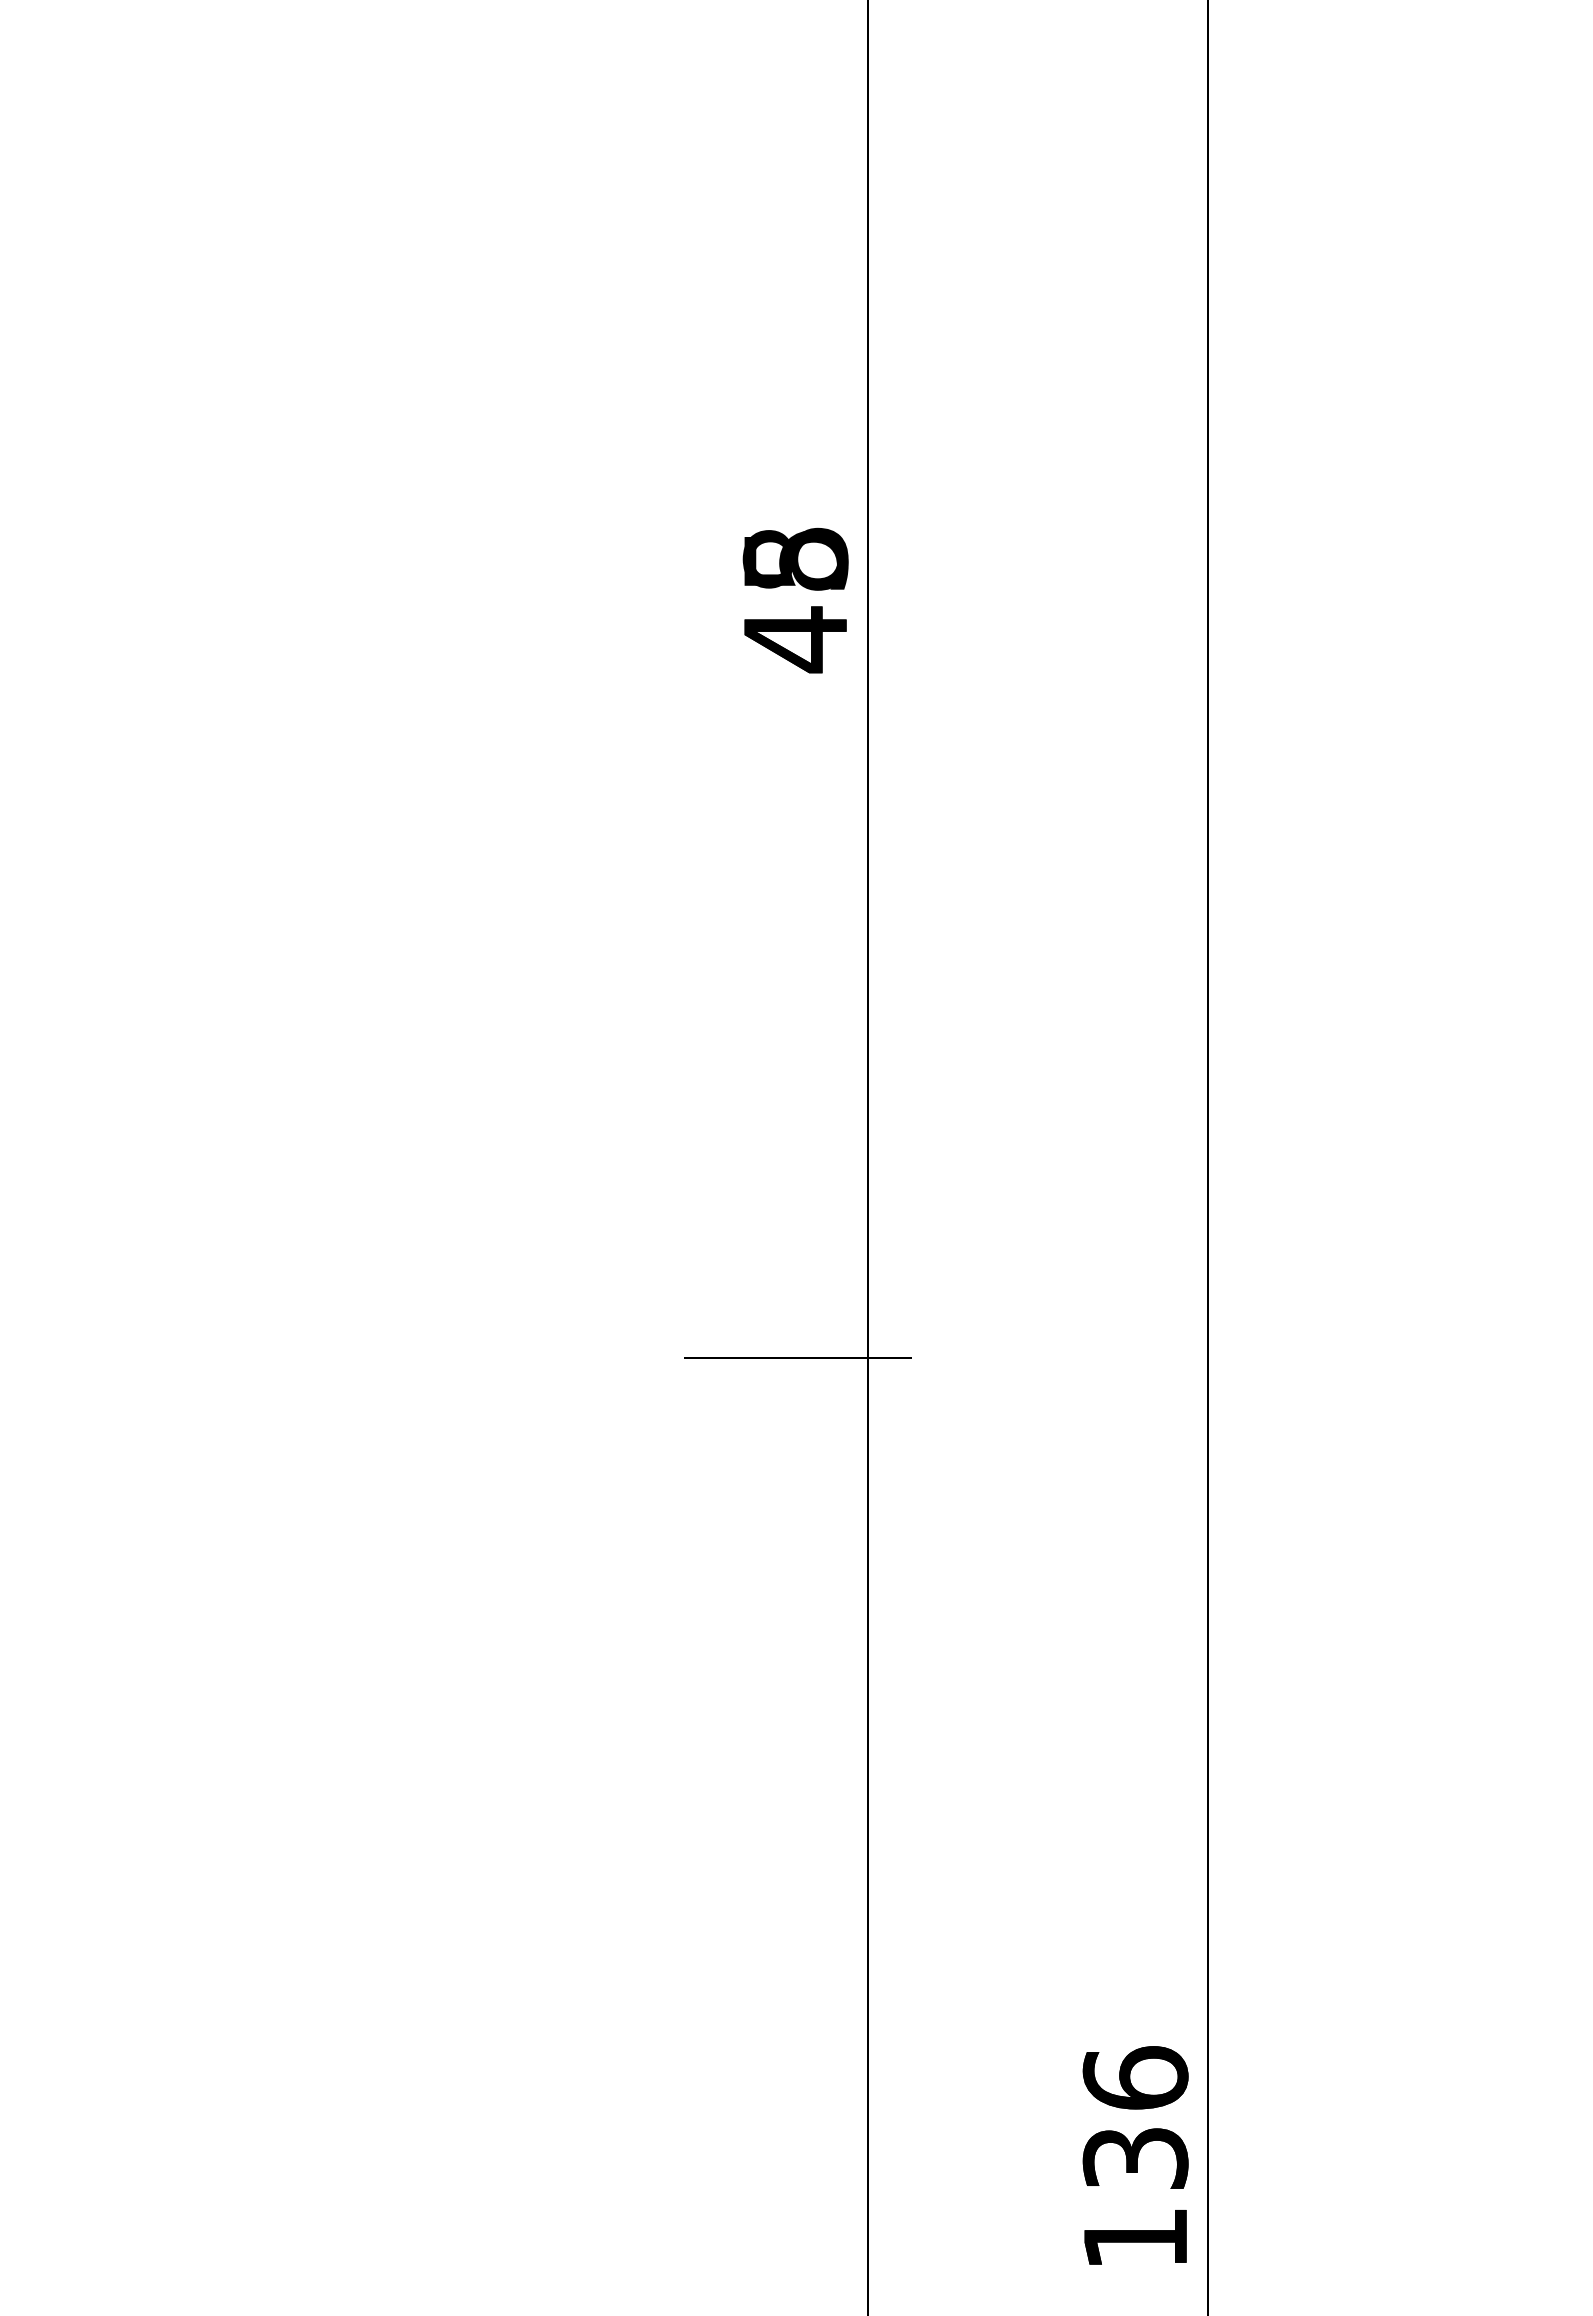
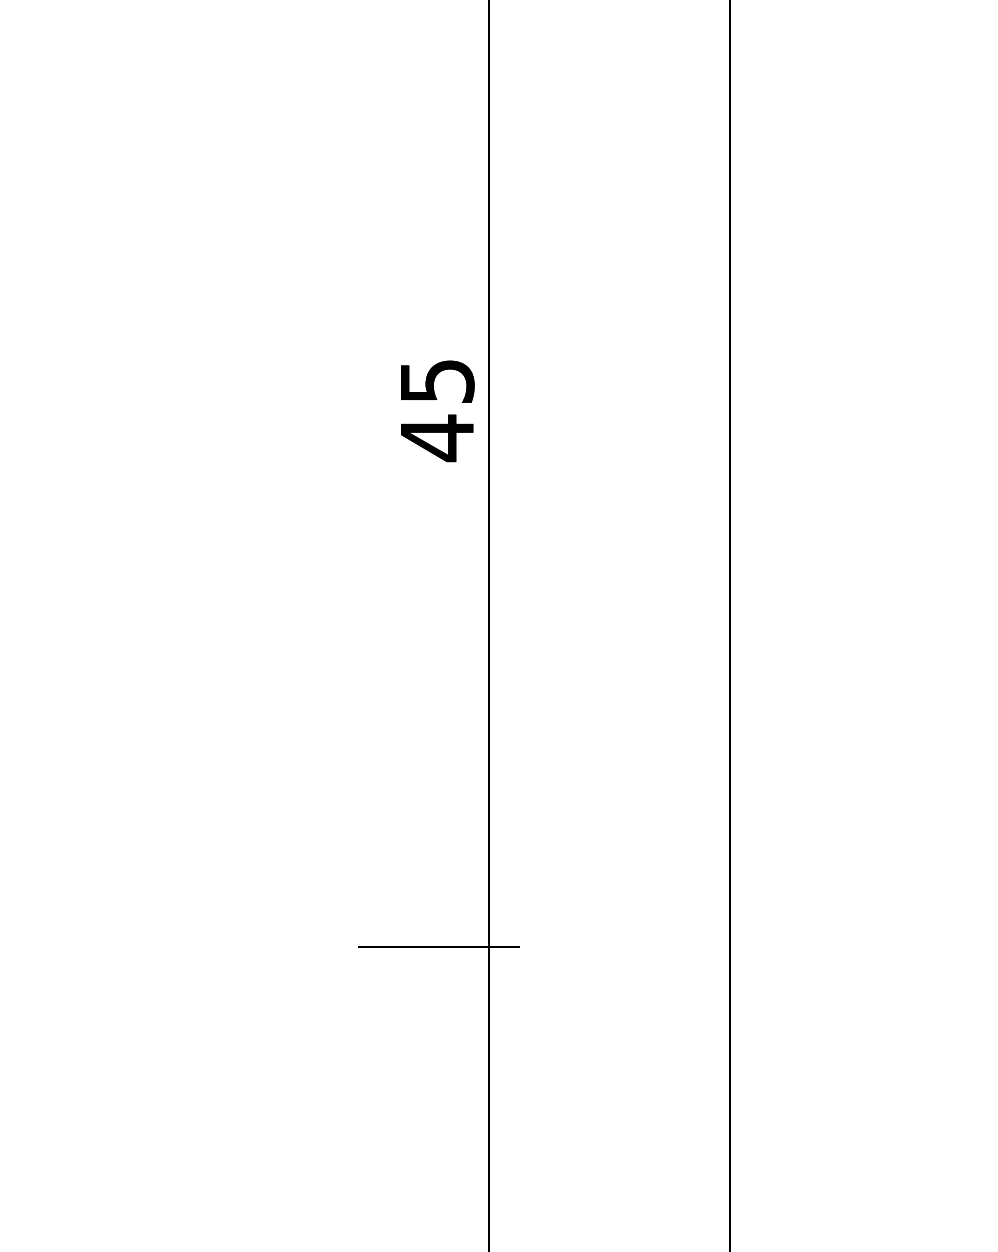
text: (795, 558) -> (437, 380), 48 -> 45

